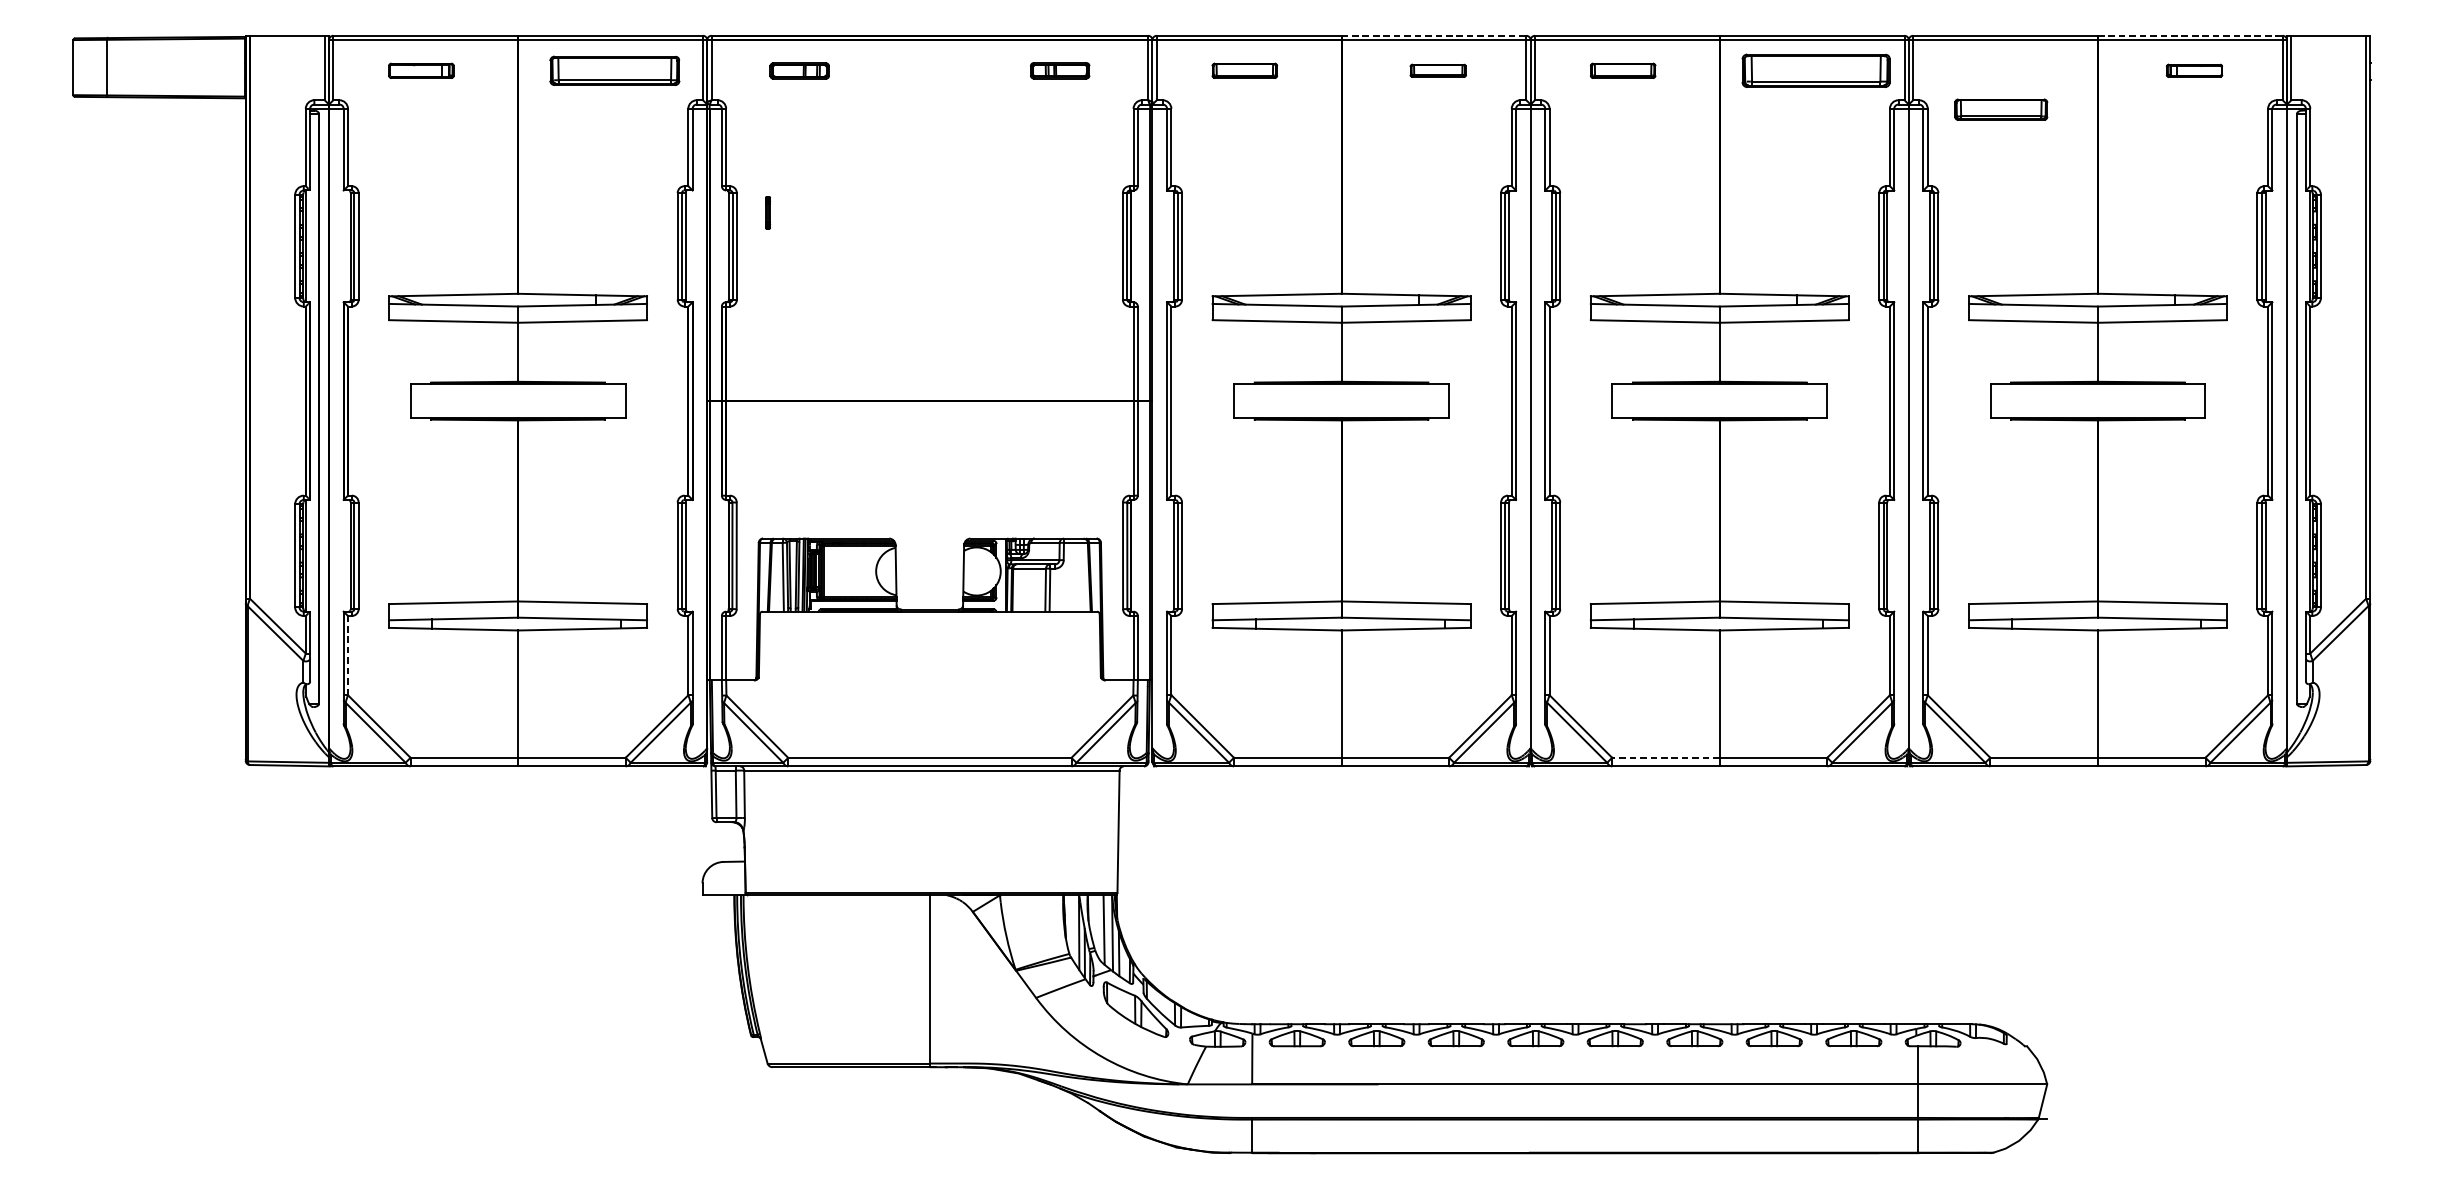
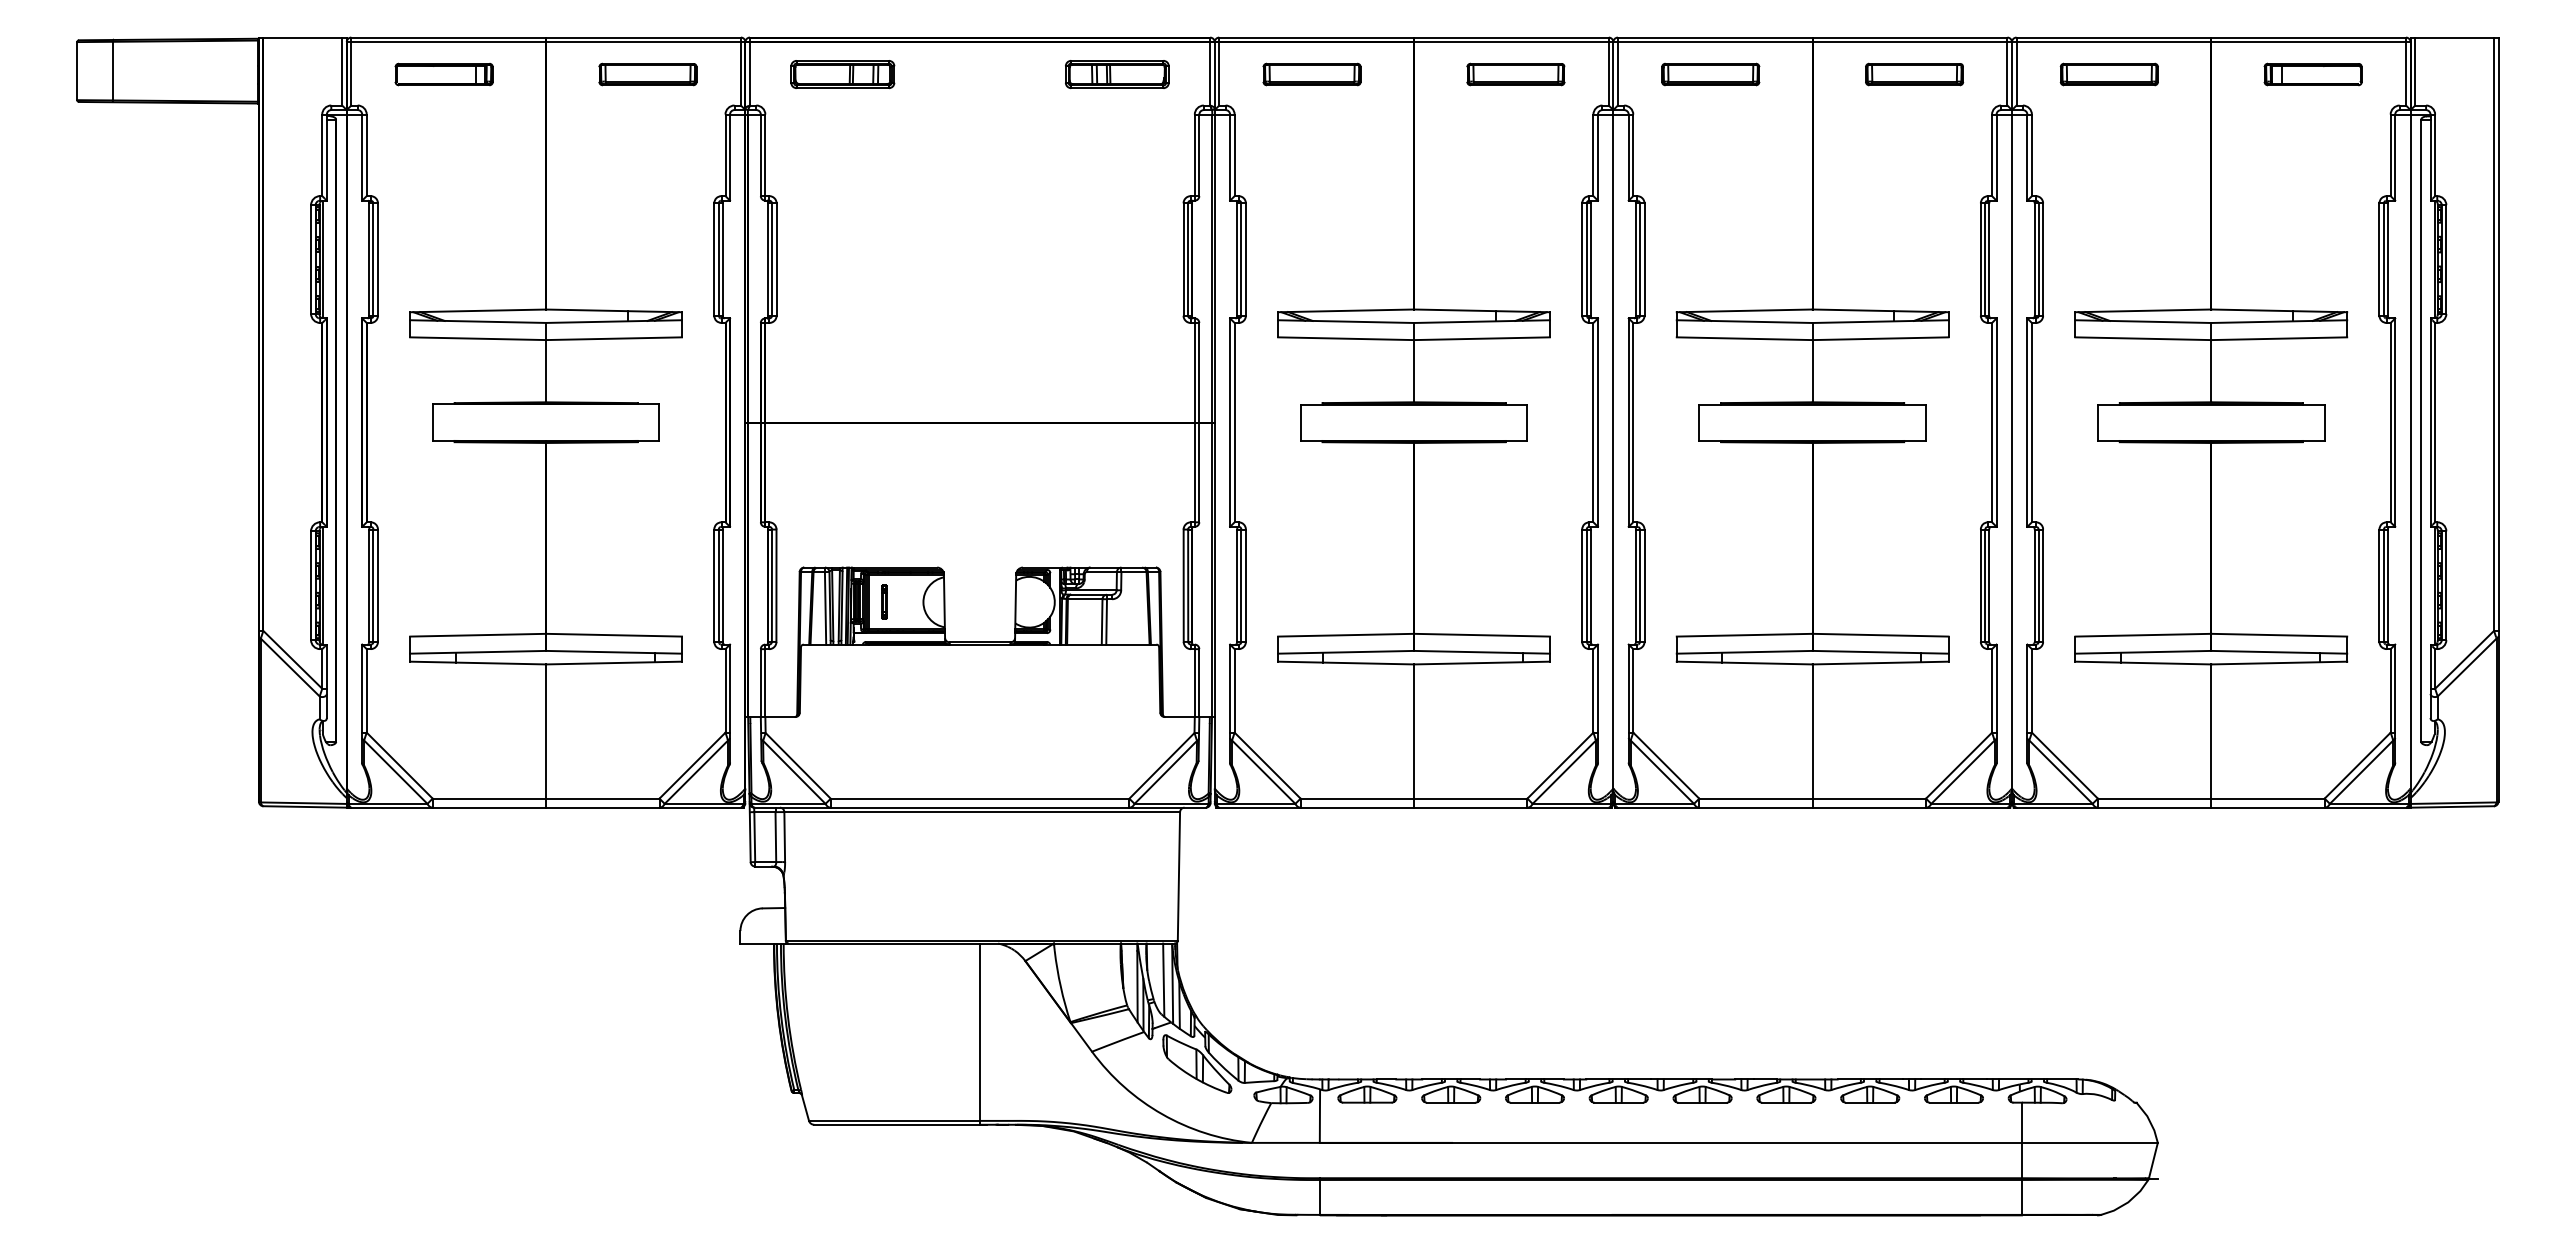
line: (1434, 35) -> (1511, 37), dashed -> solid
line: (2191, 35) -> (2309, 37), dashed -> solid
part: (420, 70) -> (443, 74), size x1.43
part: (614, 70) -> (647, 74), size x0.71
part: (799, 70) -> (842, 74), size x1.67
part: (1060, 70) -> (1117, 74), size x1.67
part: (1244, 70) -> (1311, 74), size x1.43
part: (1437, 70) -> (1515, 74), size x1.67
part: (1622, 70) -> (1710, 74), size x1.43
part: (1816, 70) -> (1914, 74), size x0.62
part: (2193, 70) -> (2312, 74), size x1.67
part: (2000, 109) -> (2108, 74), moved
part: (768, 212) -> (884, 601), moved
line: (347, 655) -> (366, 690), dashed -> solid
line: (1665, 757) -> (1755, 798), dashed -> solid

